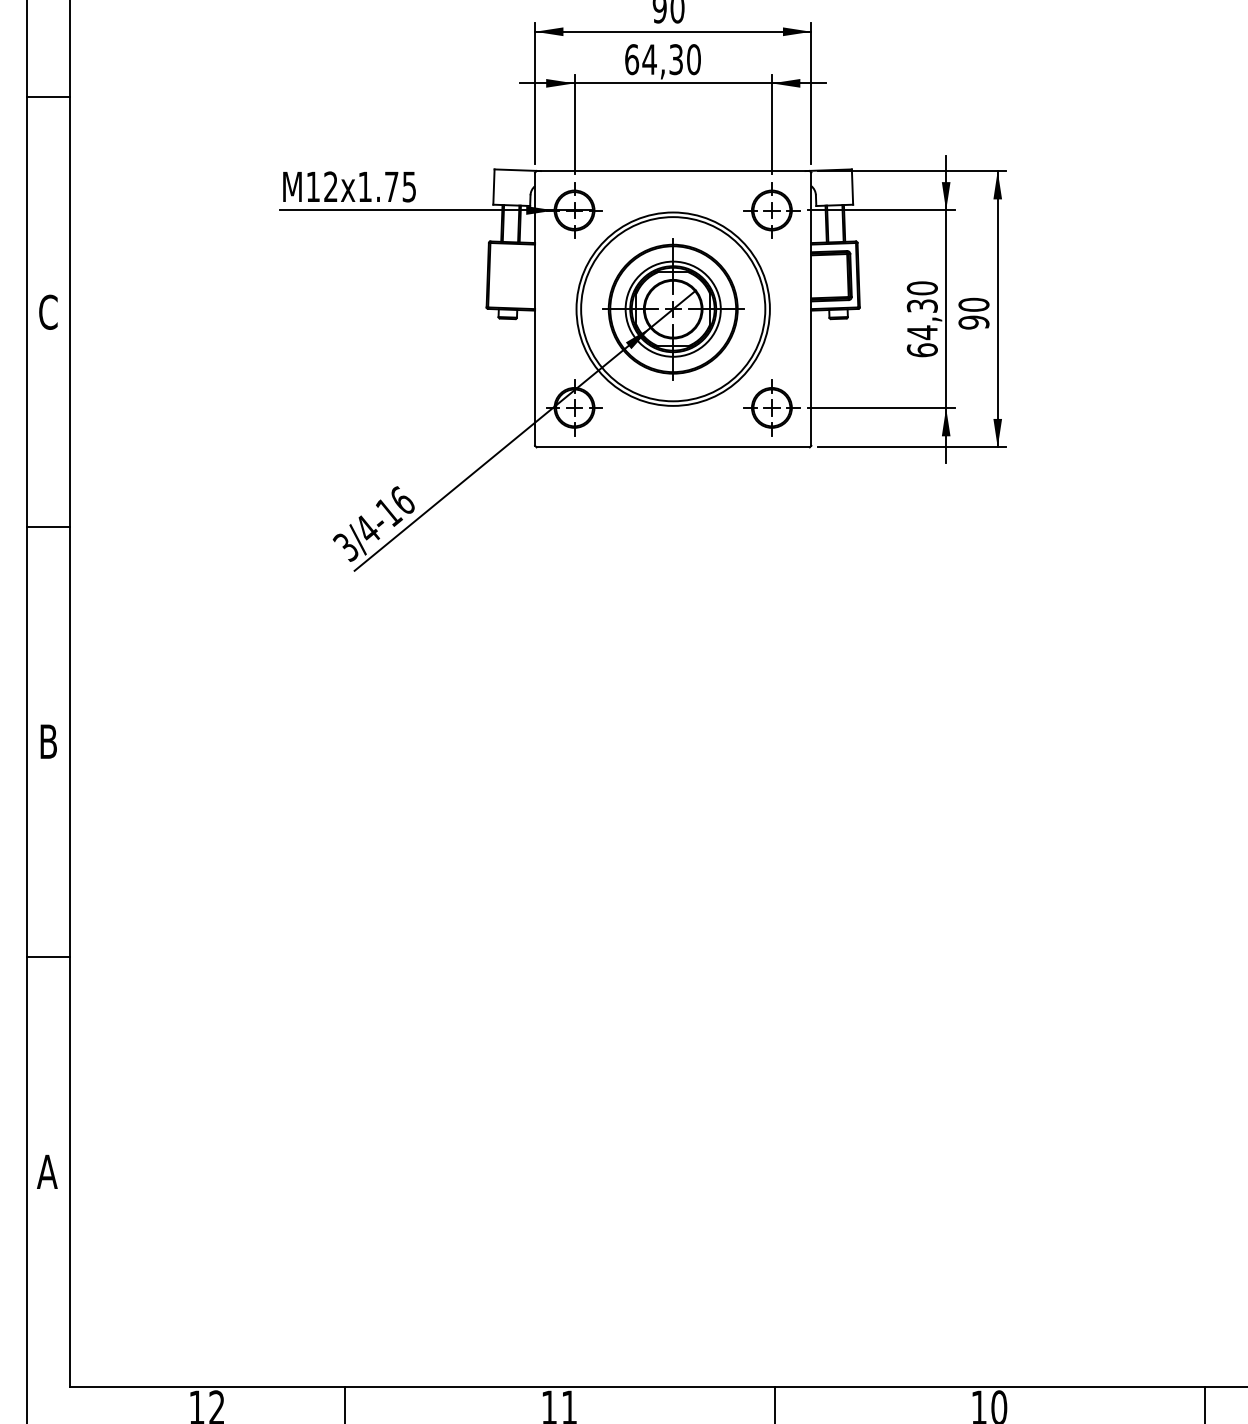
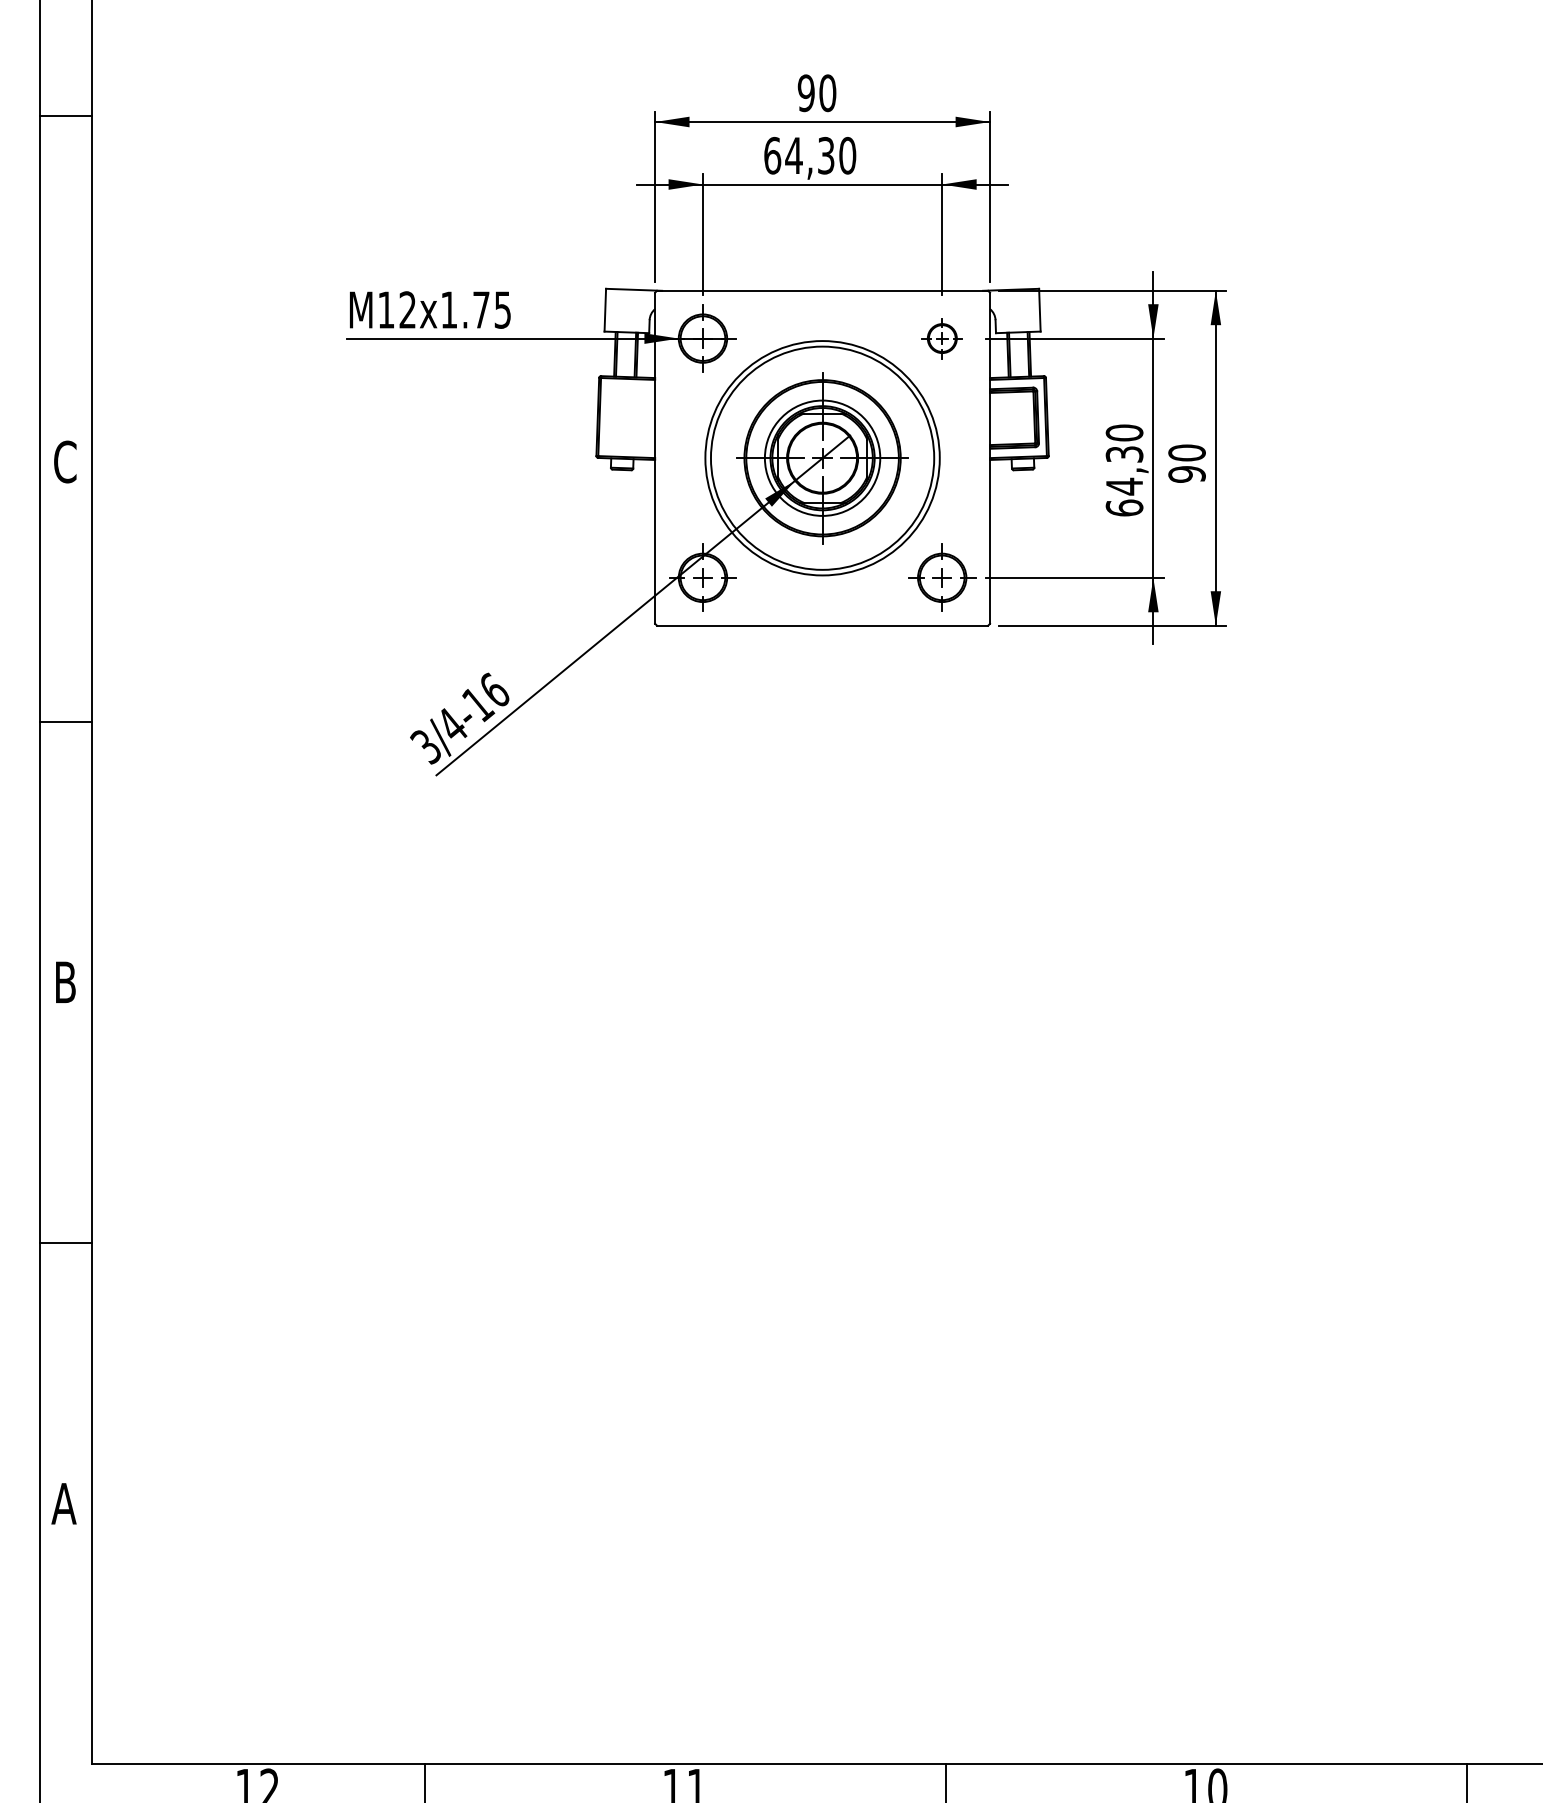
line: (48, 97) -> (65, 116), moved
part: (772, 210) -> (942, 338), size x0.6

